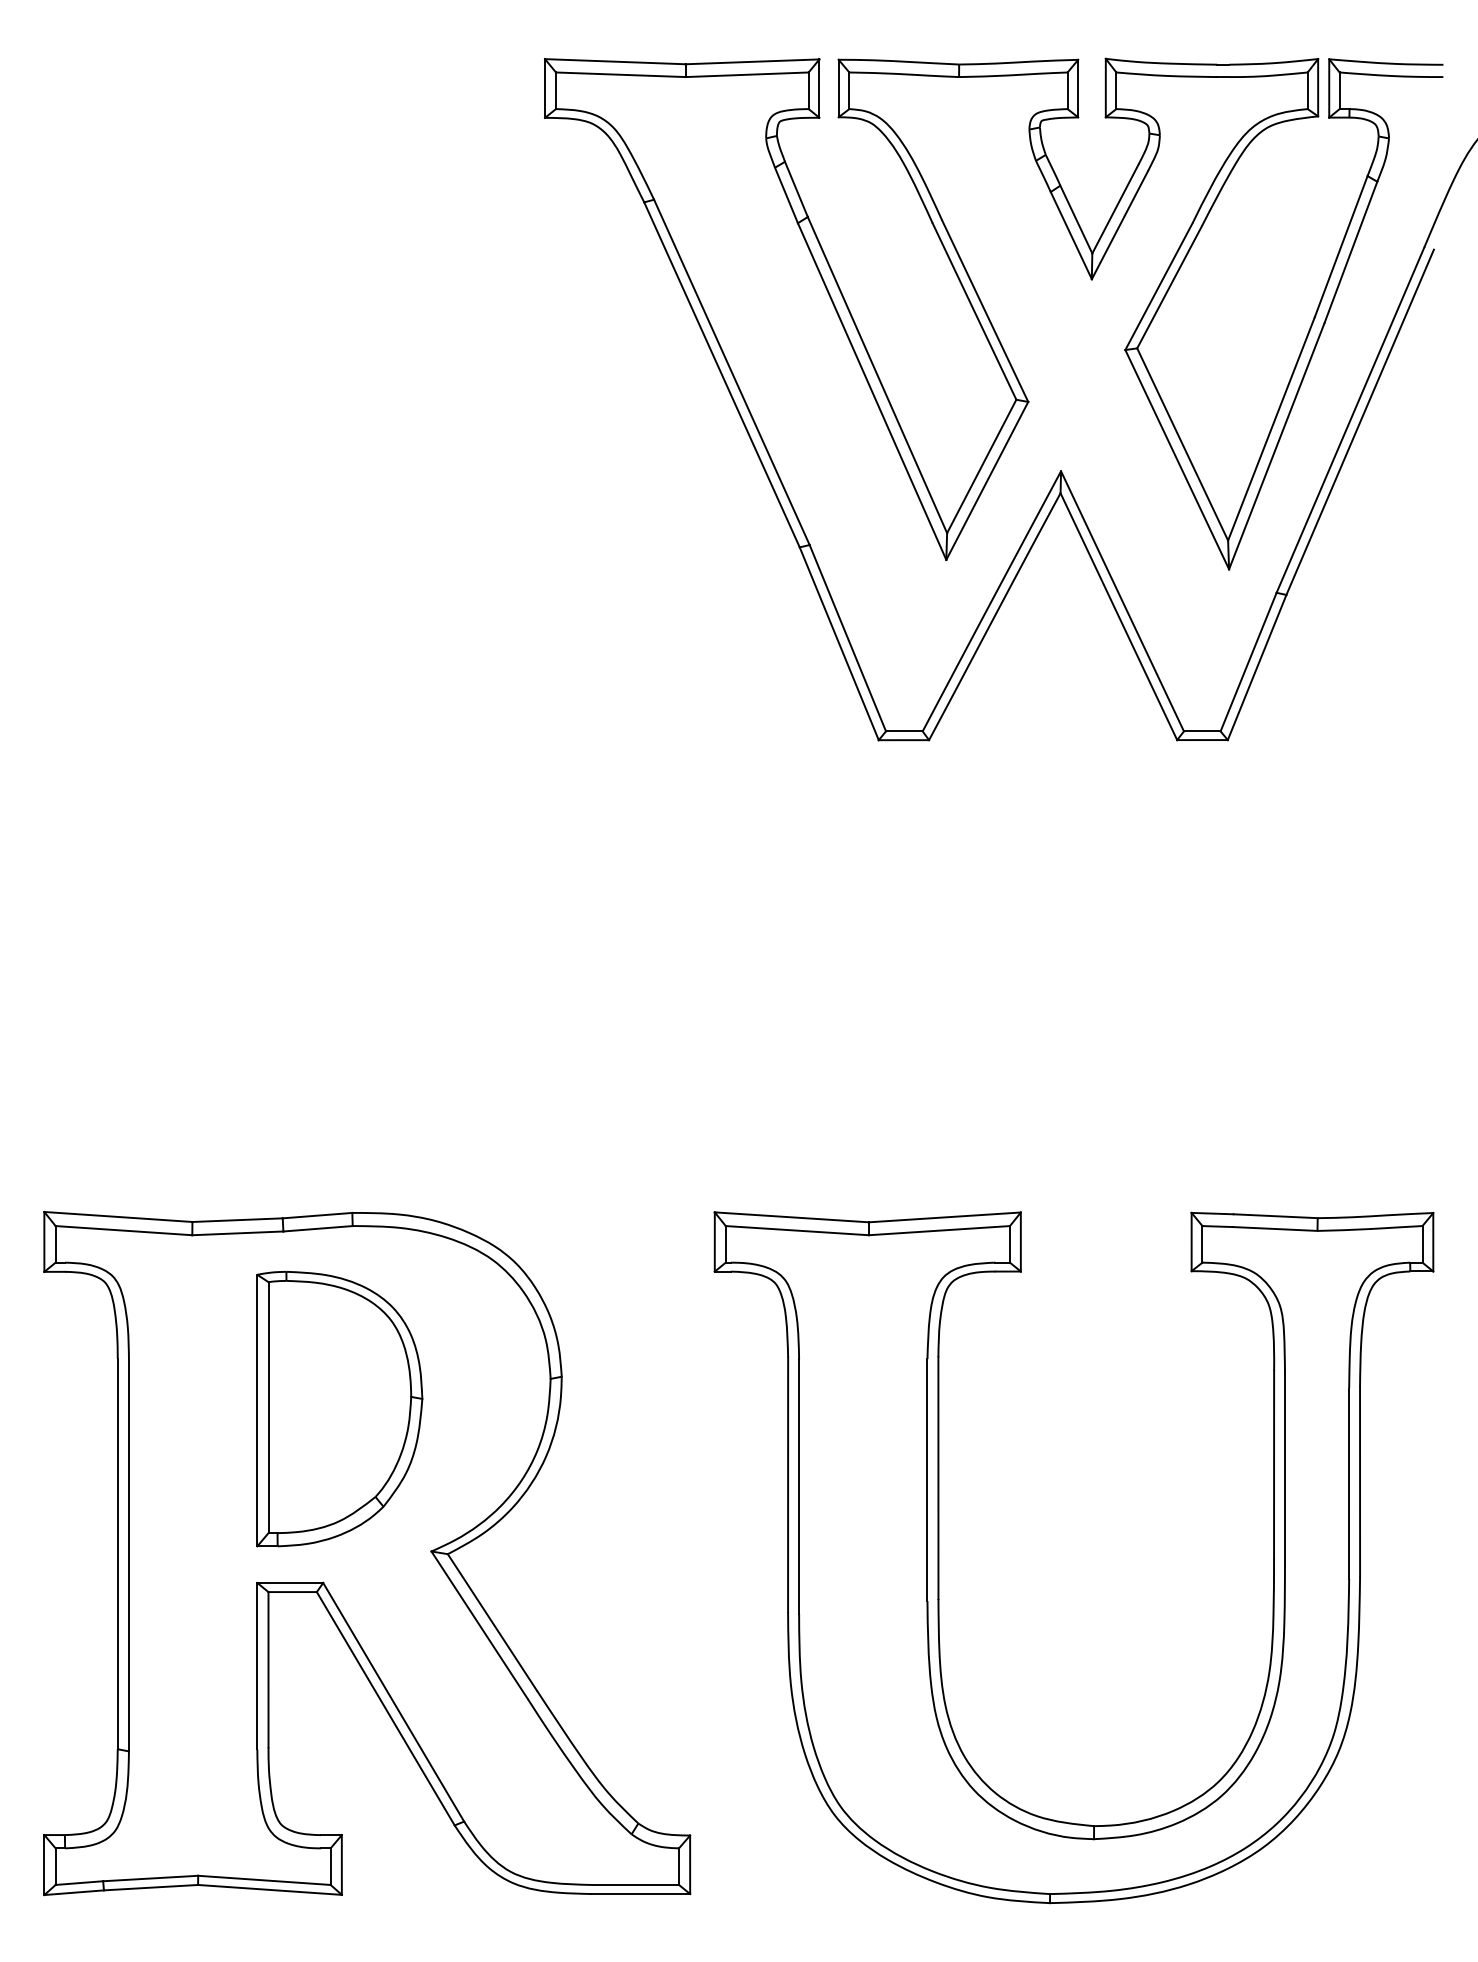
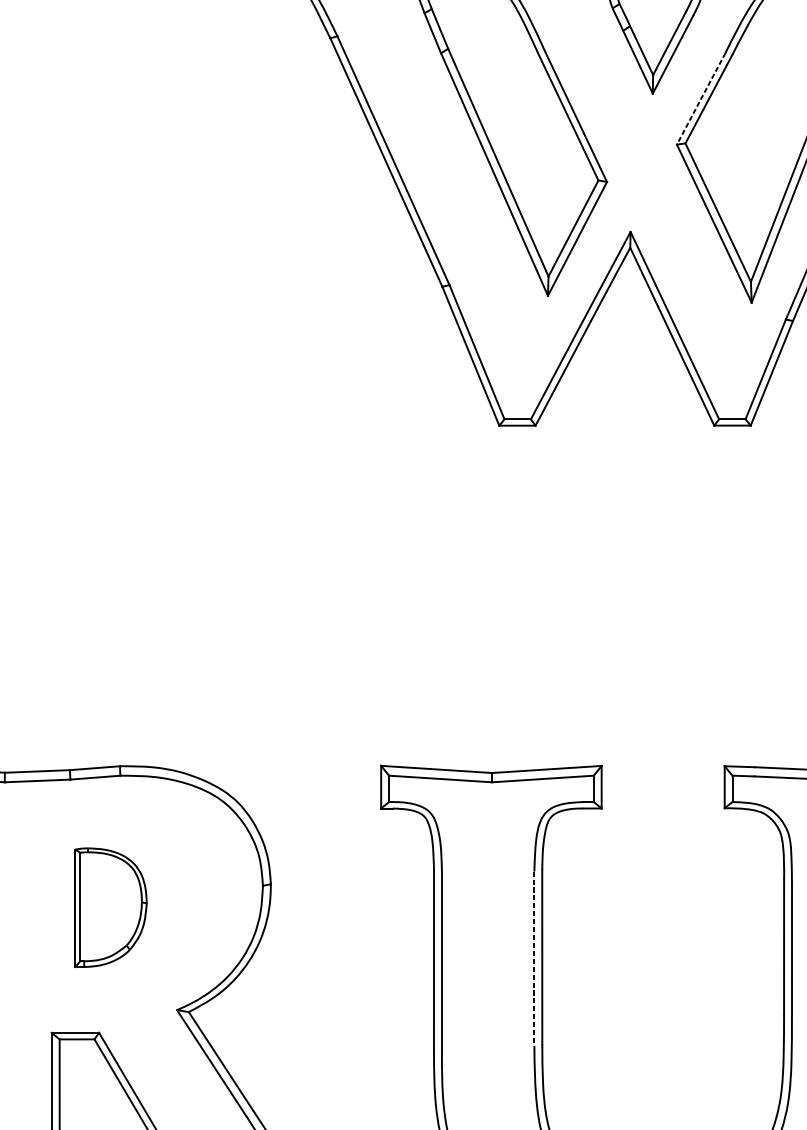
line: (1159, 286) -> (701, 98), solid -> dashed
part: (339, 1409) -> (110, 907), size x0.6
line: (927, 1480) -> (534, 959), solid -> dashed

